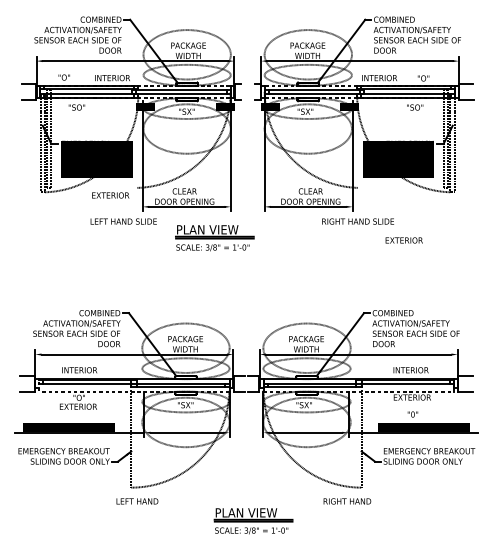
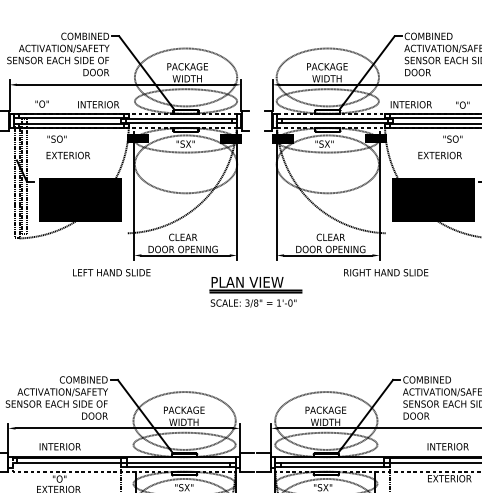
text: (110, 195) -> (68, 155), moved
part: (214, 238) -> (255, 292), moved
text: (403, 240) -> (439, 155), moved

